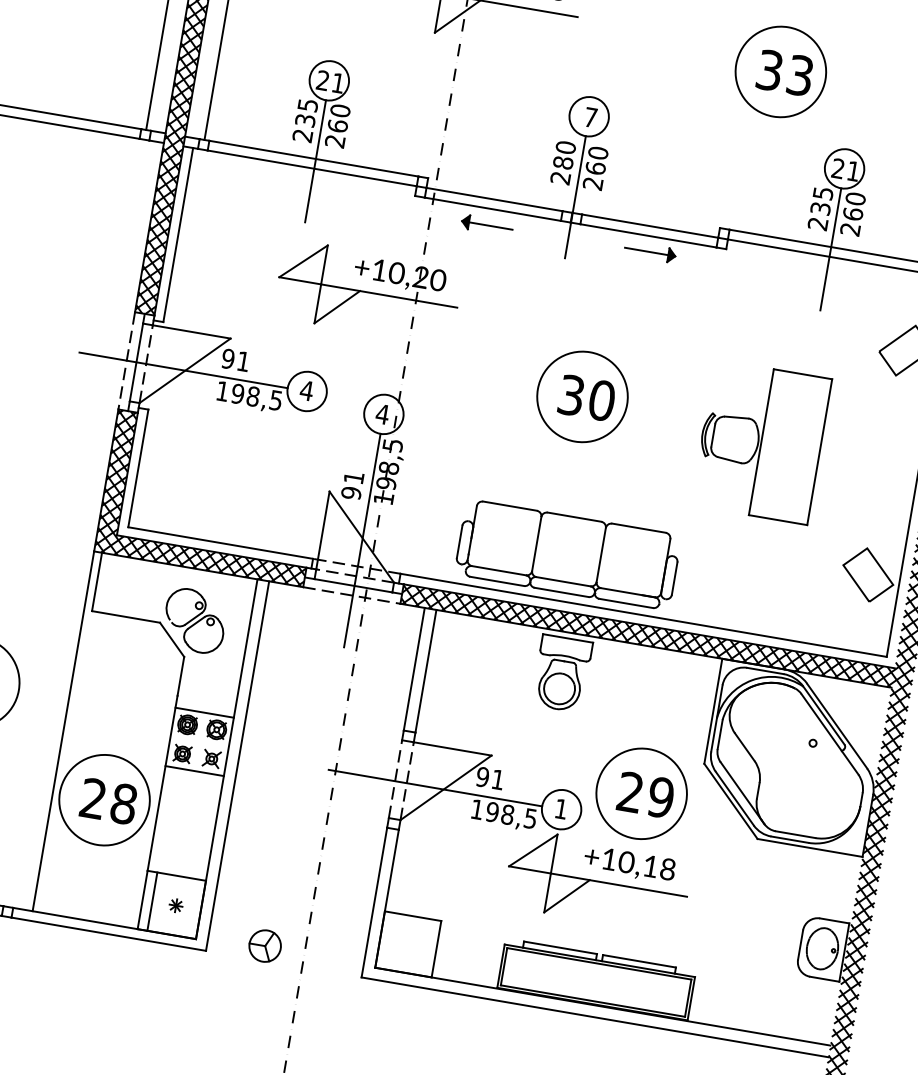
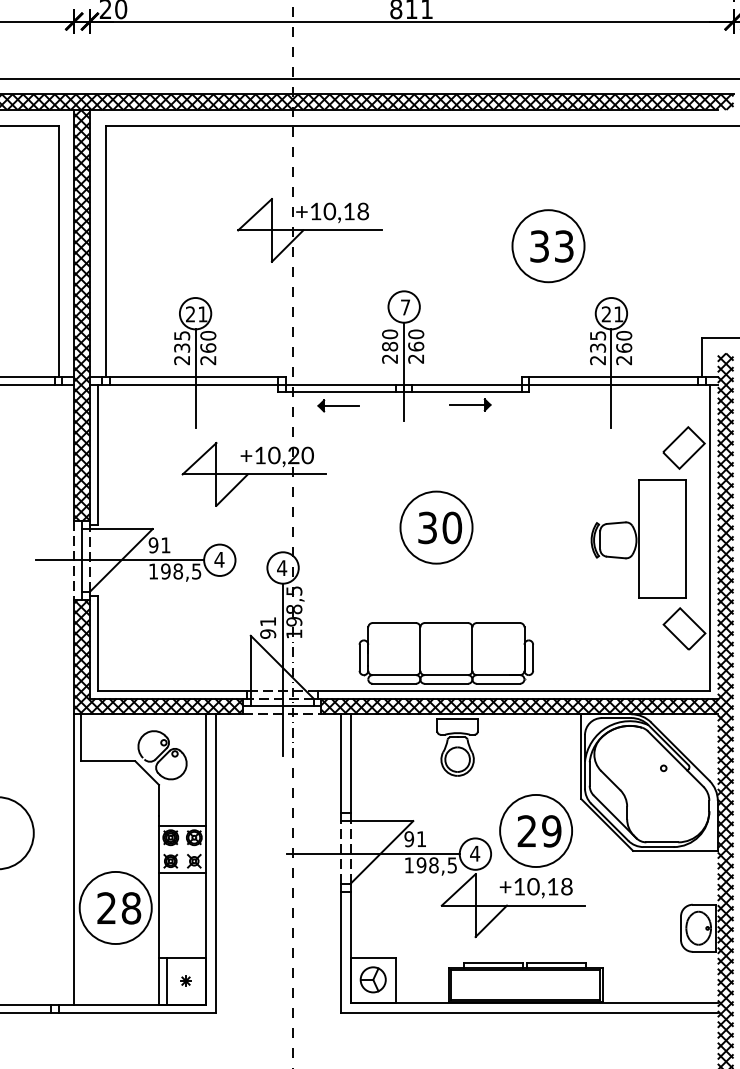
part: (761, 441) -> (638, 538), moved
text: (561, 808) -> (475, 853), 1 -> 4
part: (264, 945) -> (372, 979), moved

